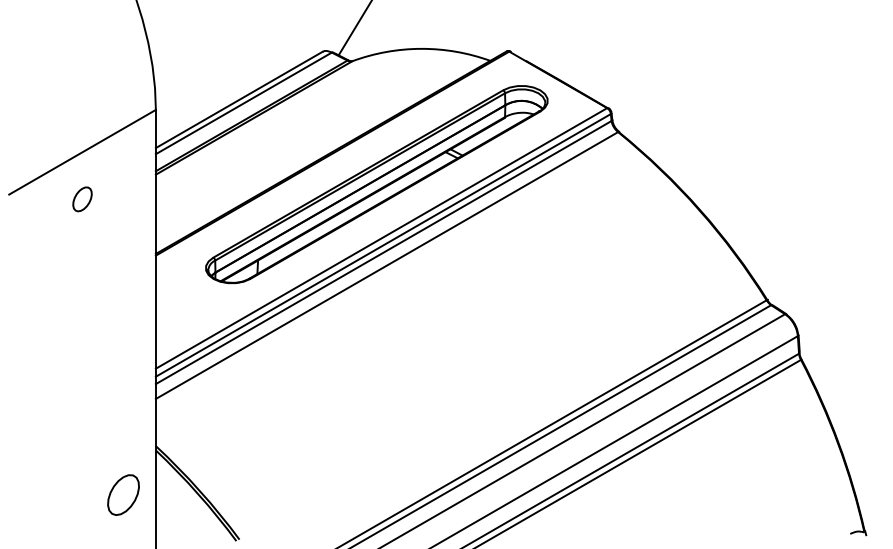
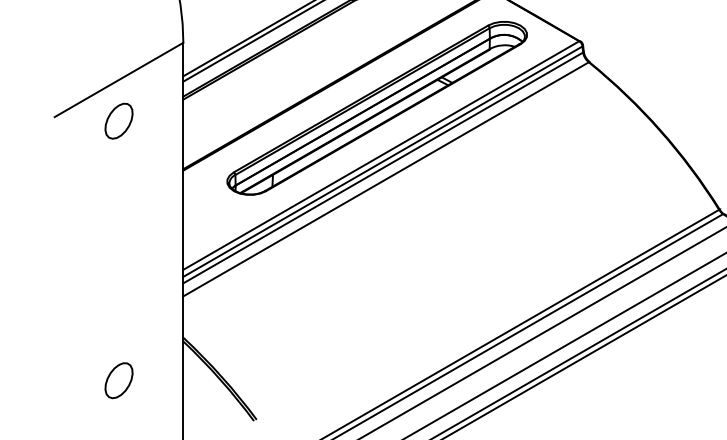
part: (82, 199) -> (118, 121), size x1.67
part: (123, 494) -> (118, 380), moved

